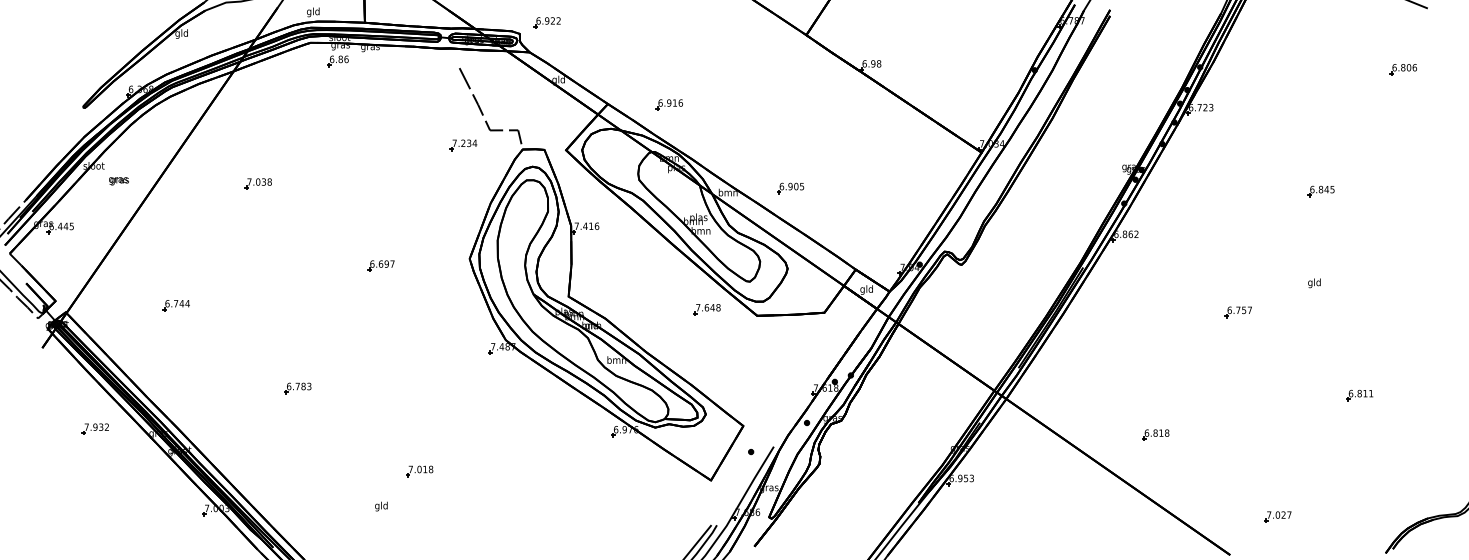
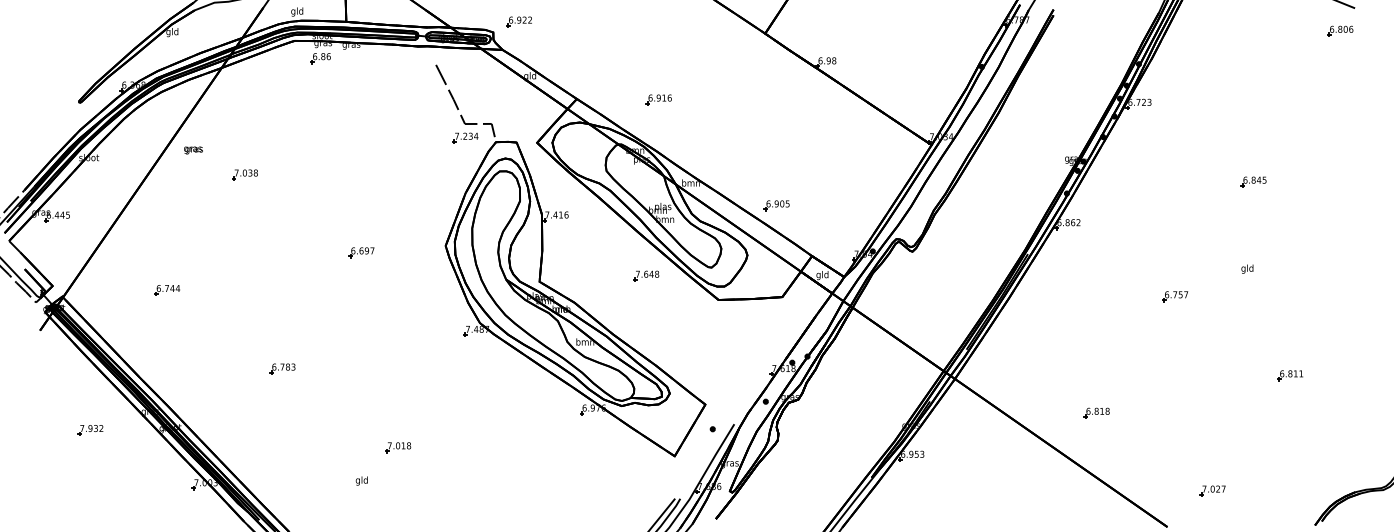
part: (1402, 69) -> (1339, 31), moved
part: (668, 104) -> (658, 99), moved
part: (463, 145) -> (465, 138), moved
text: (118, 181) -> (193, 150), moved
part: (790, 188) -> (776, 205), moved
part: (706, 309) -> (645, 275), moved
part: (94, 428) -> (89, 429), moved

